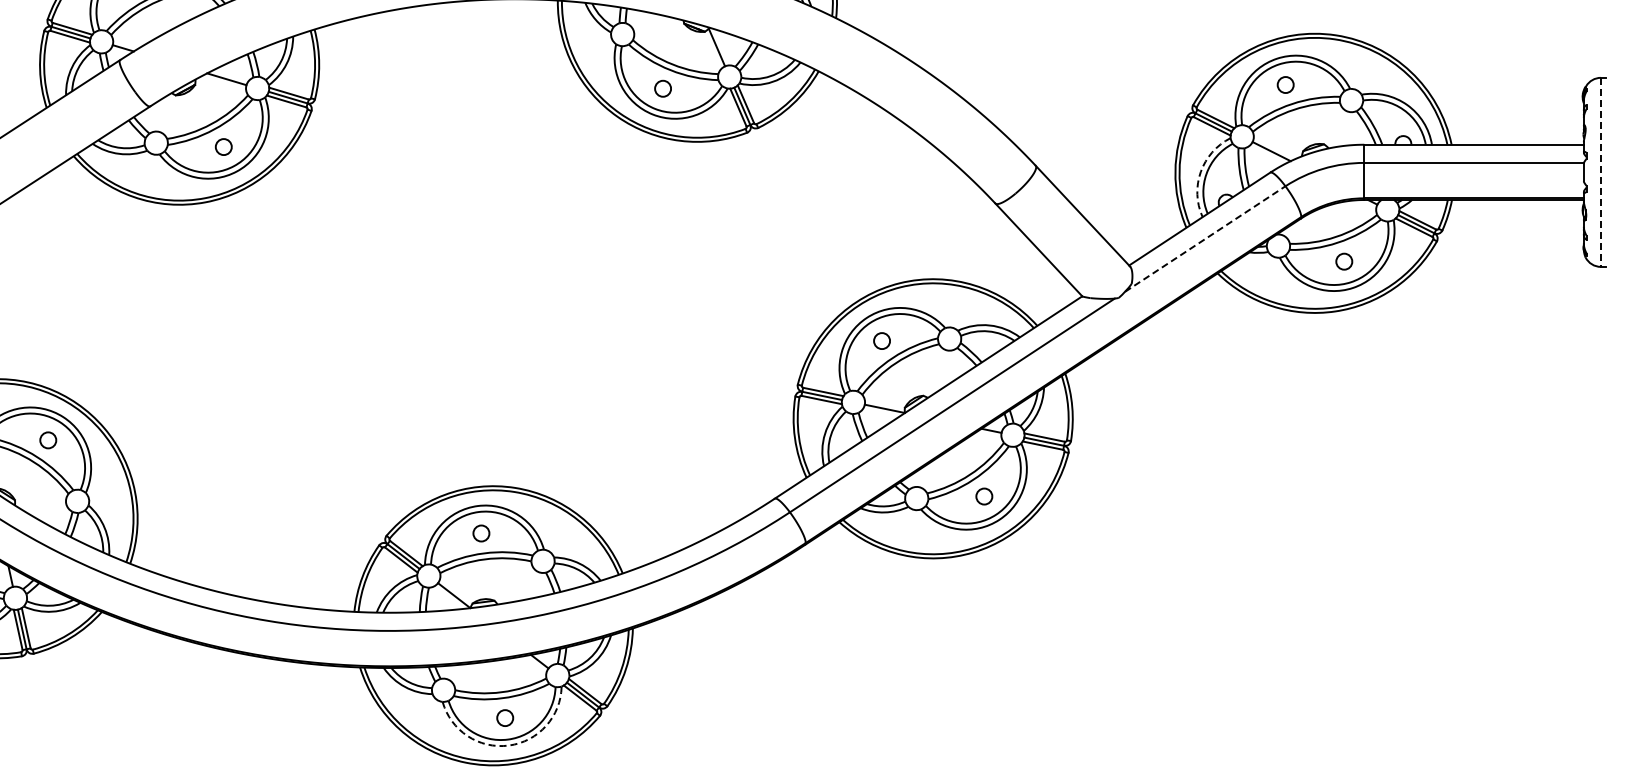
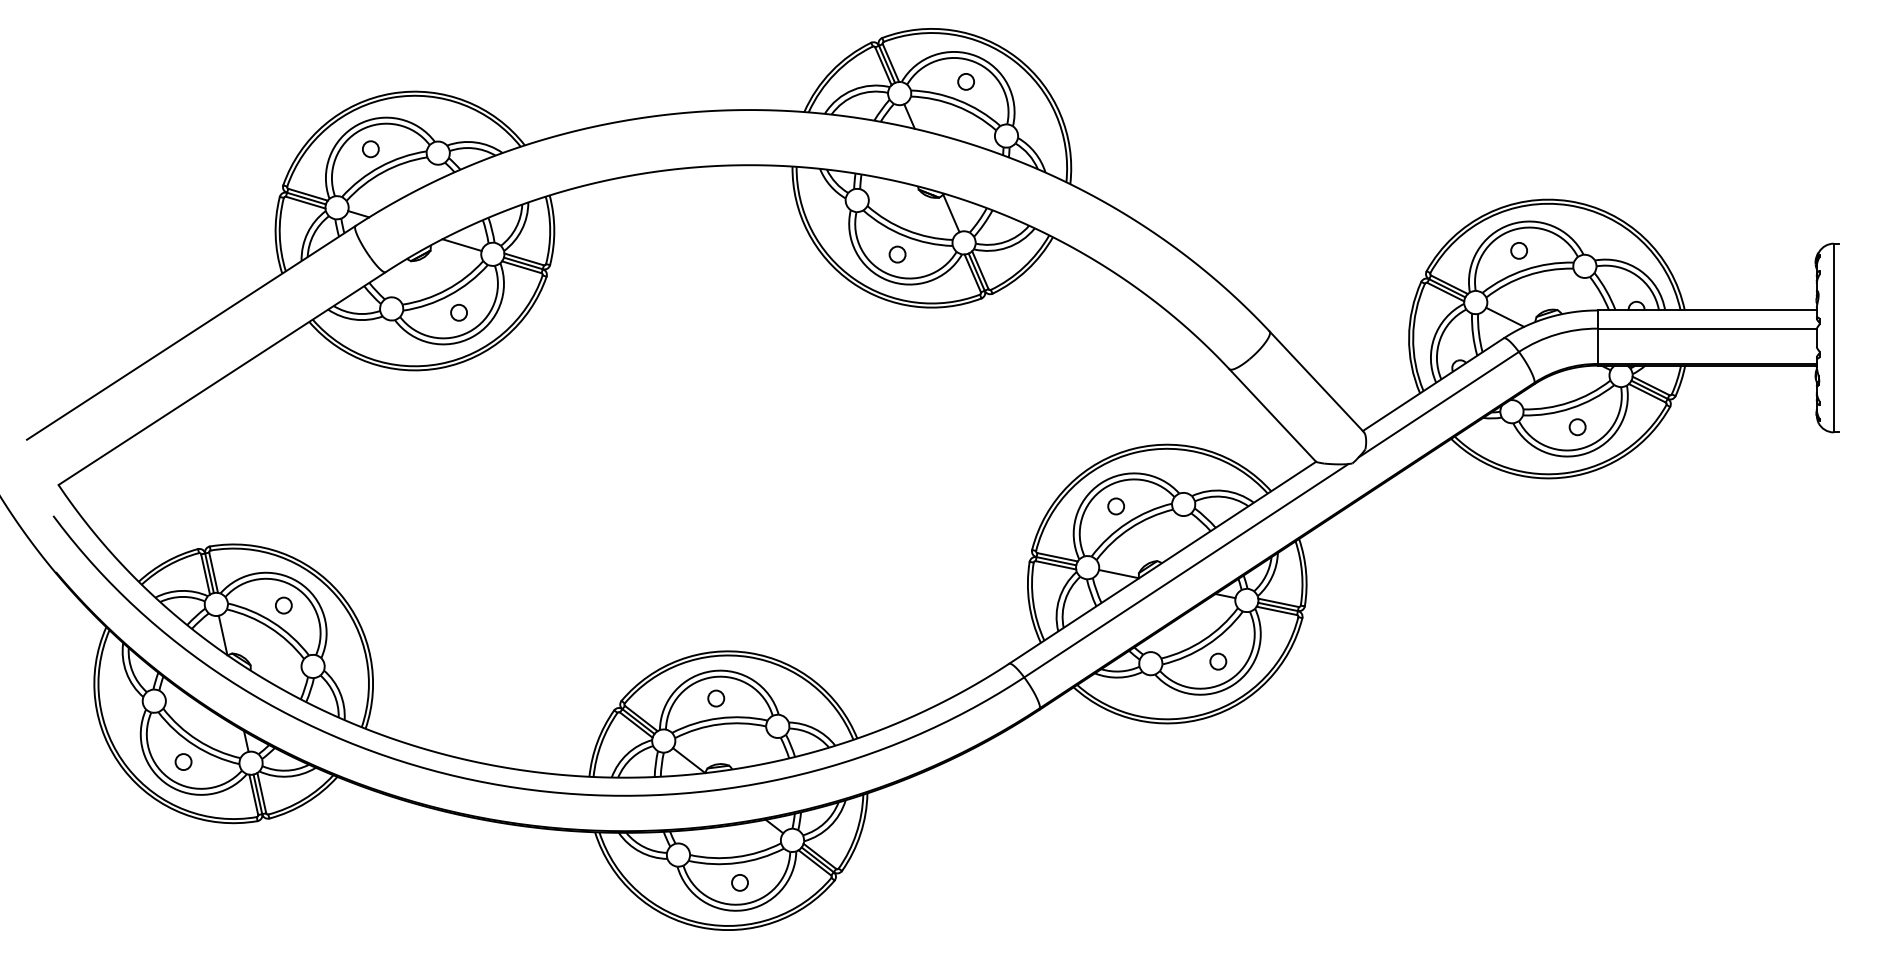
arc: (1200, 171) -> (1434, 337), dashed -> solid
line: (1600, 172) -> (1833, 338), dashed -> solid
line: (1204, 238) -> (1438, 404), dashed -> solid
arc: (508, 745) -> (743, 910), dashed -> solid

